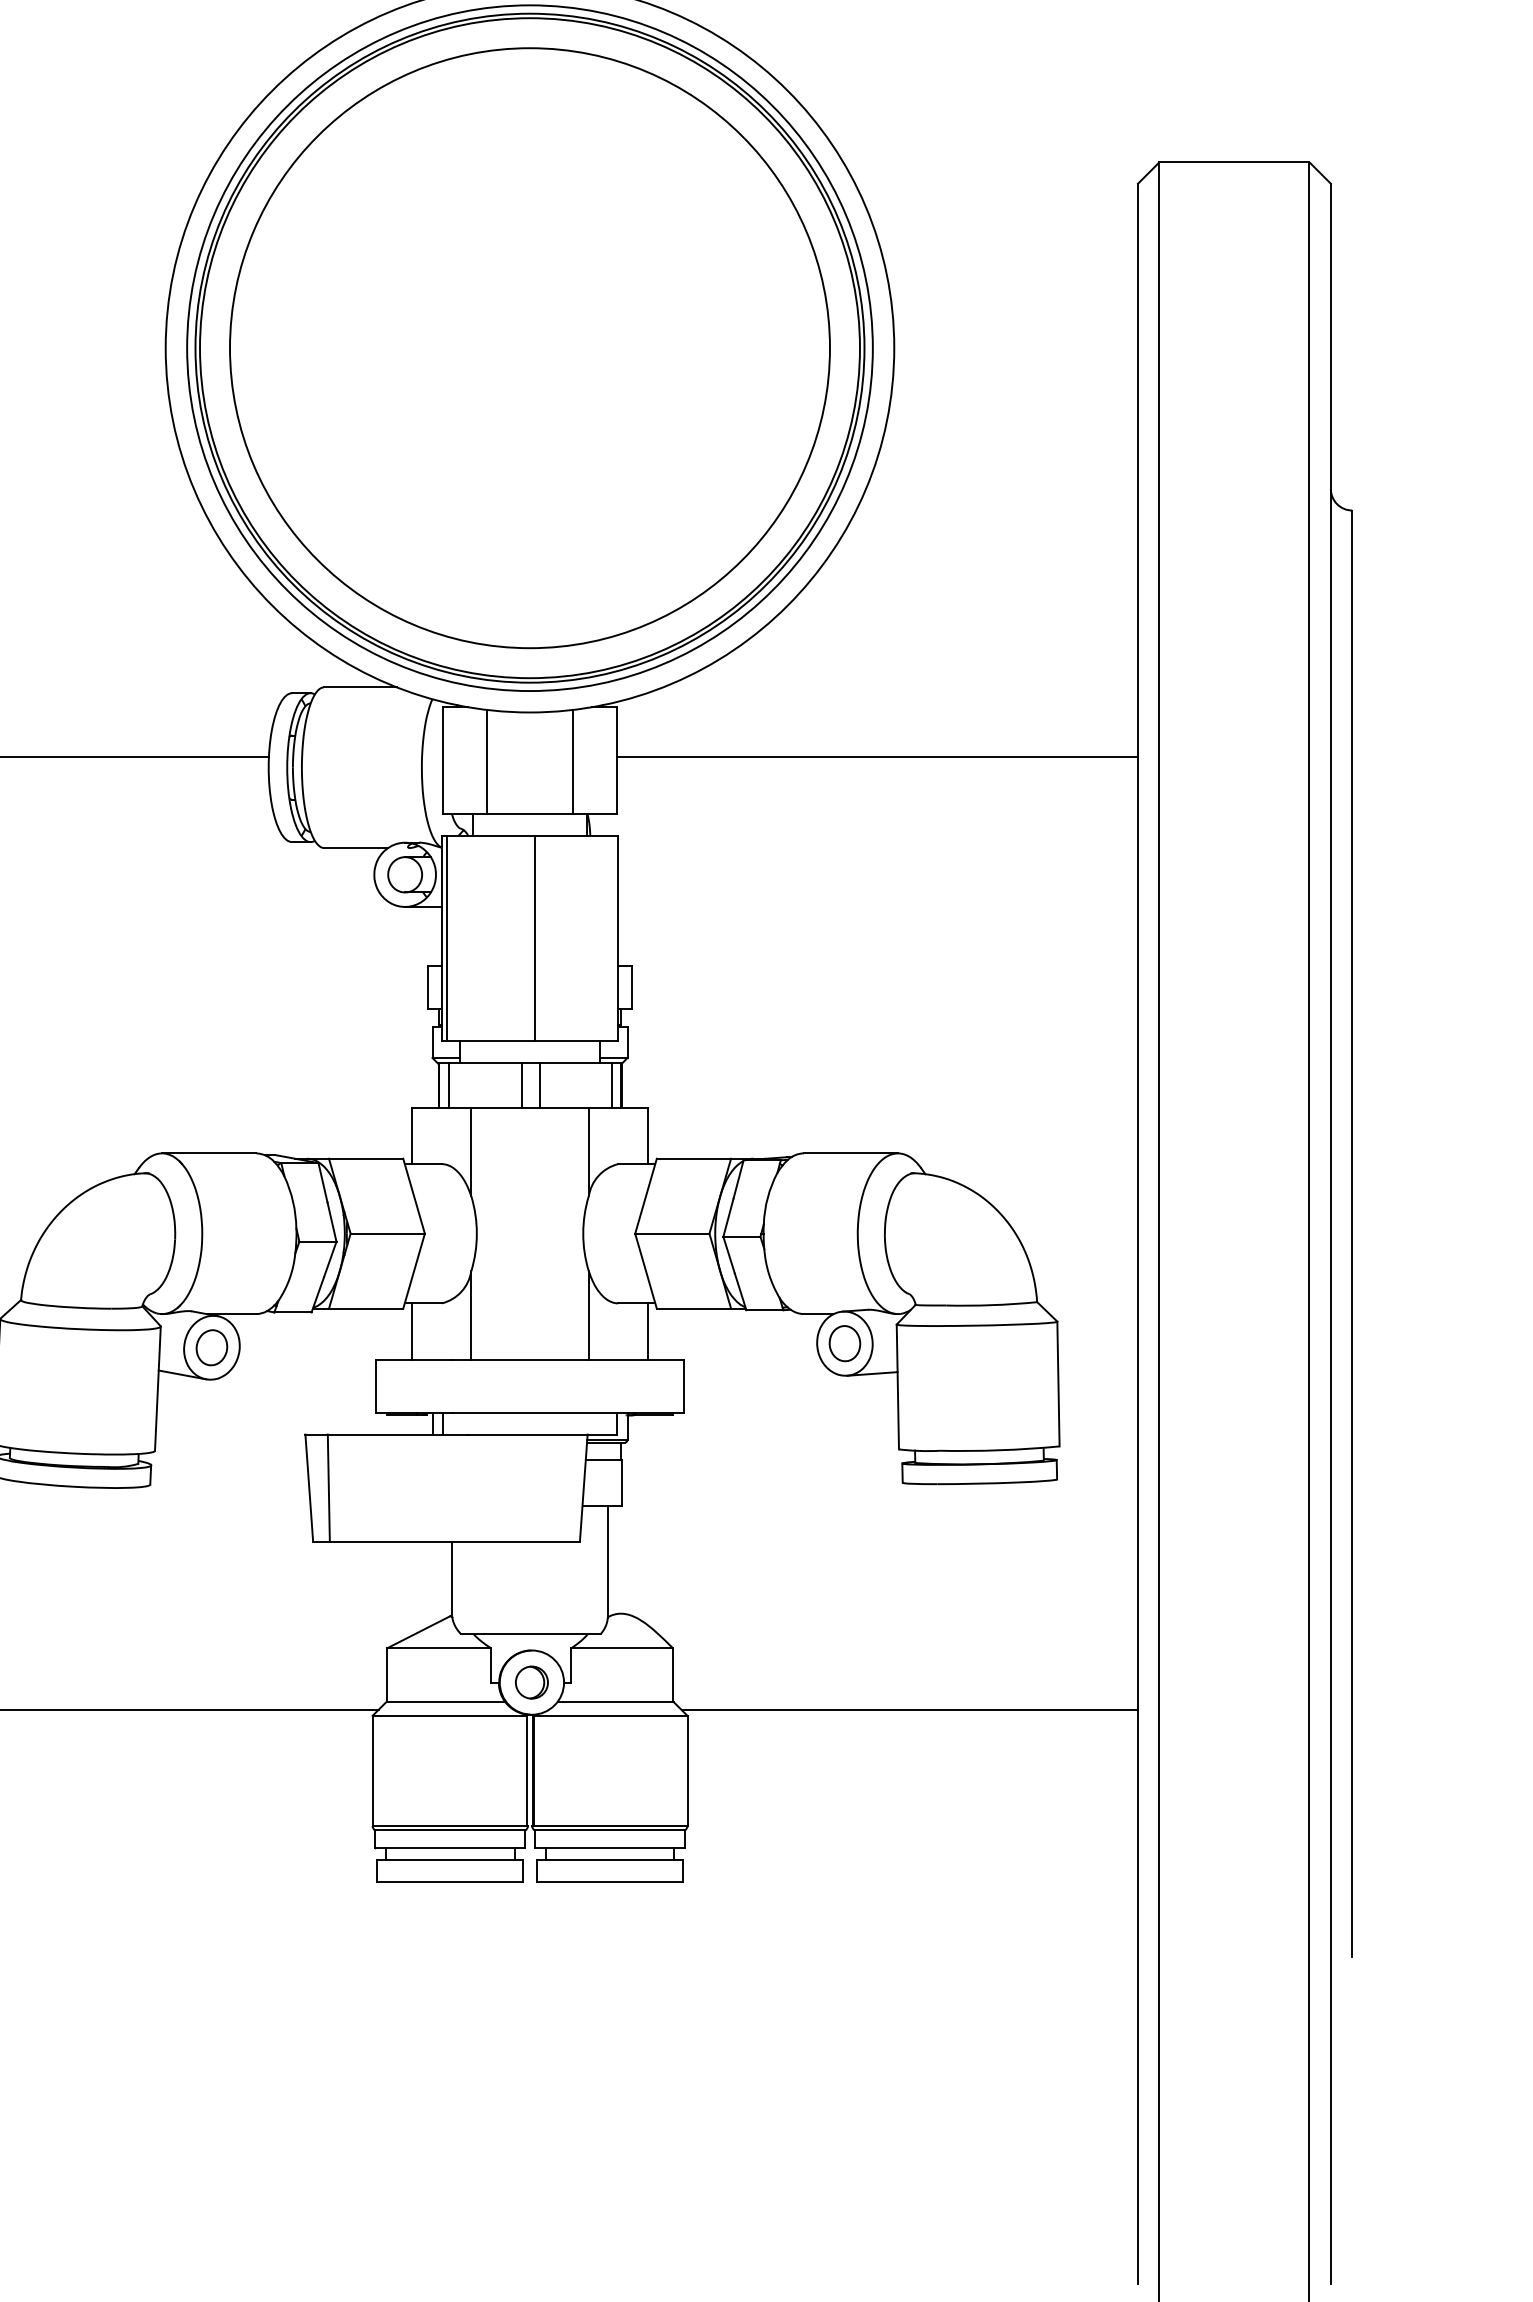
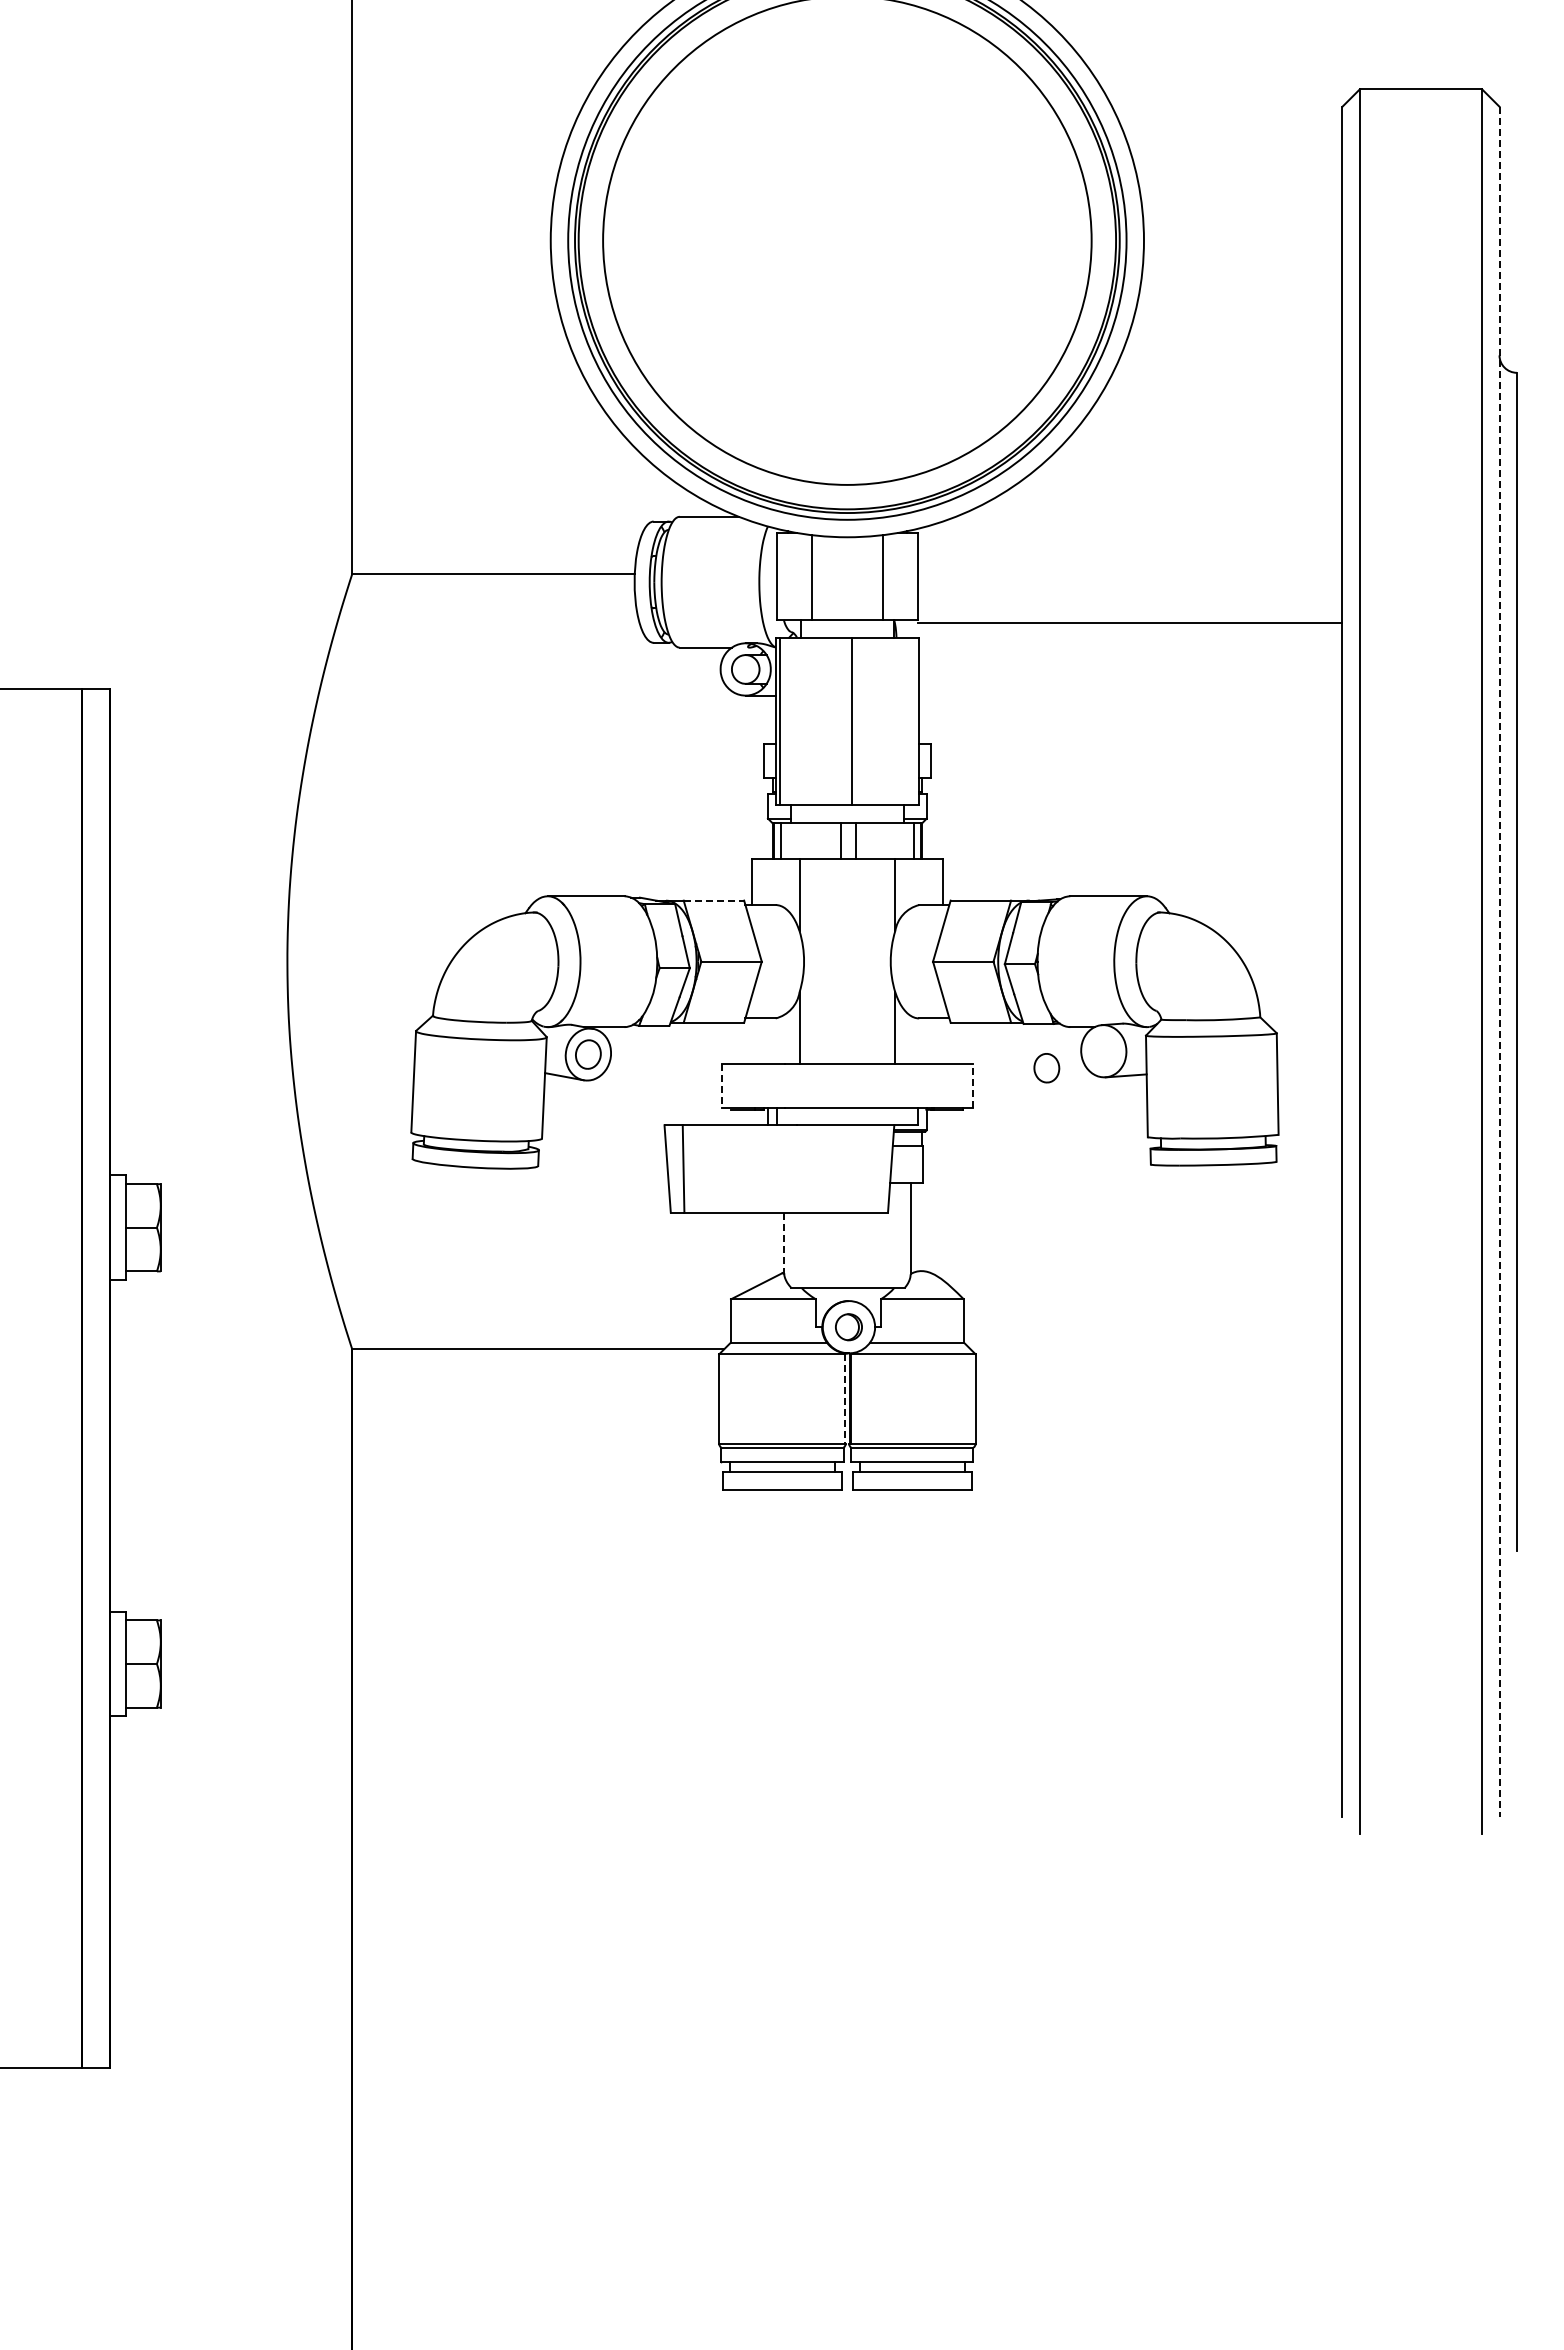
line: (876, 756) -> (1129, 622), moved
line: (366, 1158) -> (714, 900), solid -> dashed
line: (1330, 1233) -> (1499, 961), solid -> dashed
line: (412, 1331) -> (751, 1041), removed
line: (648, 1331) -> (943, 1041), removed
part: (844, 1343) -> (1046, 1068), moved
line: (376, 1386) -> (722, 1086), solid -> dashed
line: (683, 1386) -> (972, 1086), solid -> dashed
line: (452, 1579) -> (784, 1243), solid -> dashed
line: (909, 1709) -> (1156, 1349), removed
line: (526, 1771) -> (844, 1399), solid -> dashed

